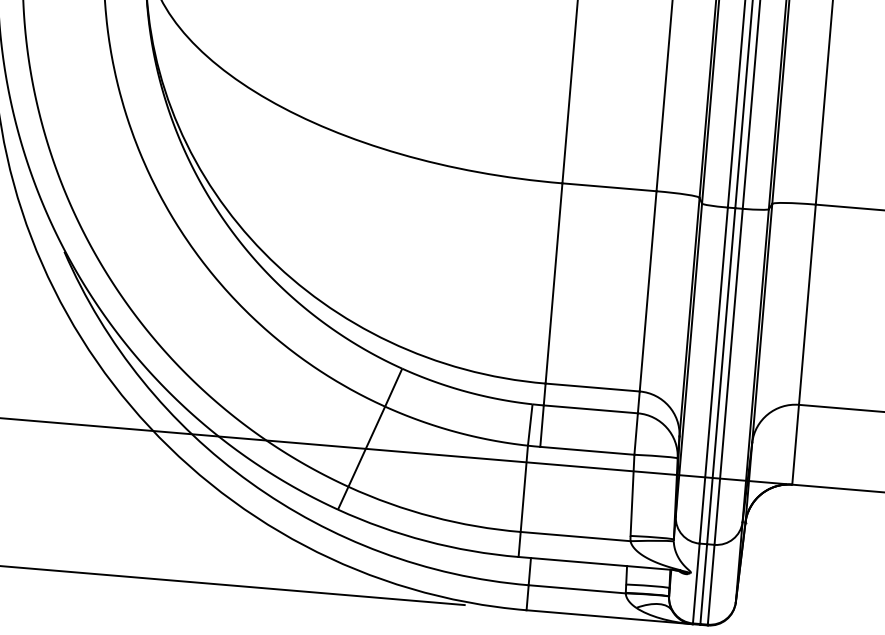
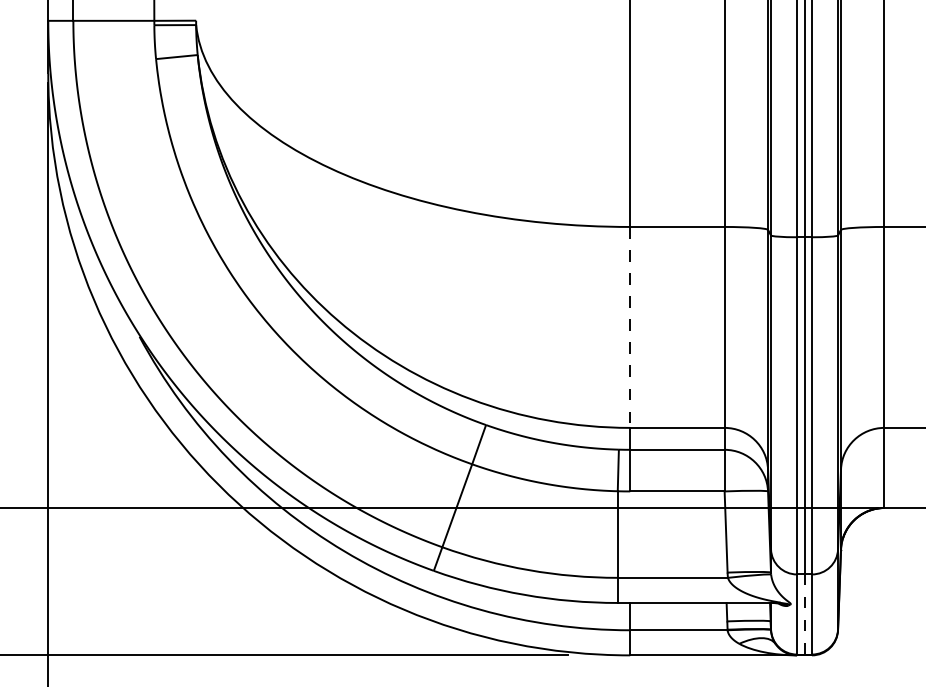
line: (554, 283) -> (630, 327), solid -> dashed
line: (703, 584) -> (804, 614), solid -> dashed

